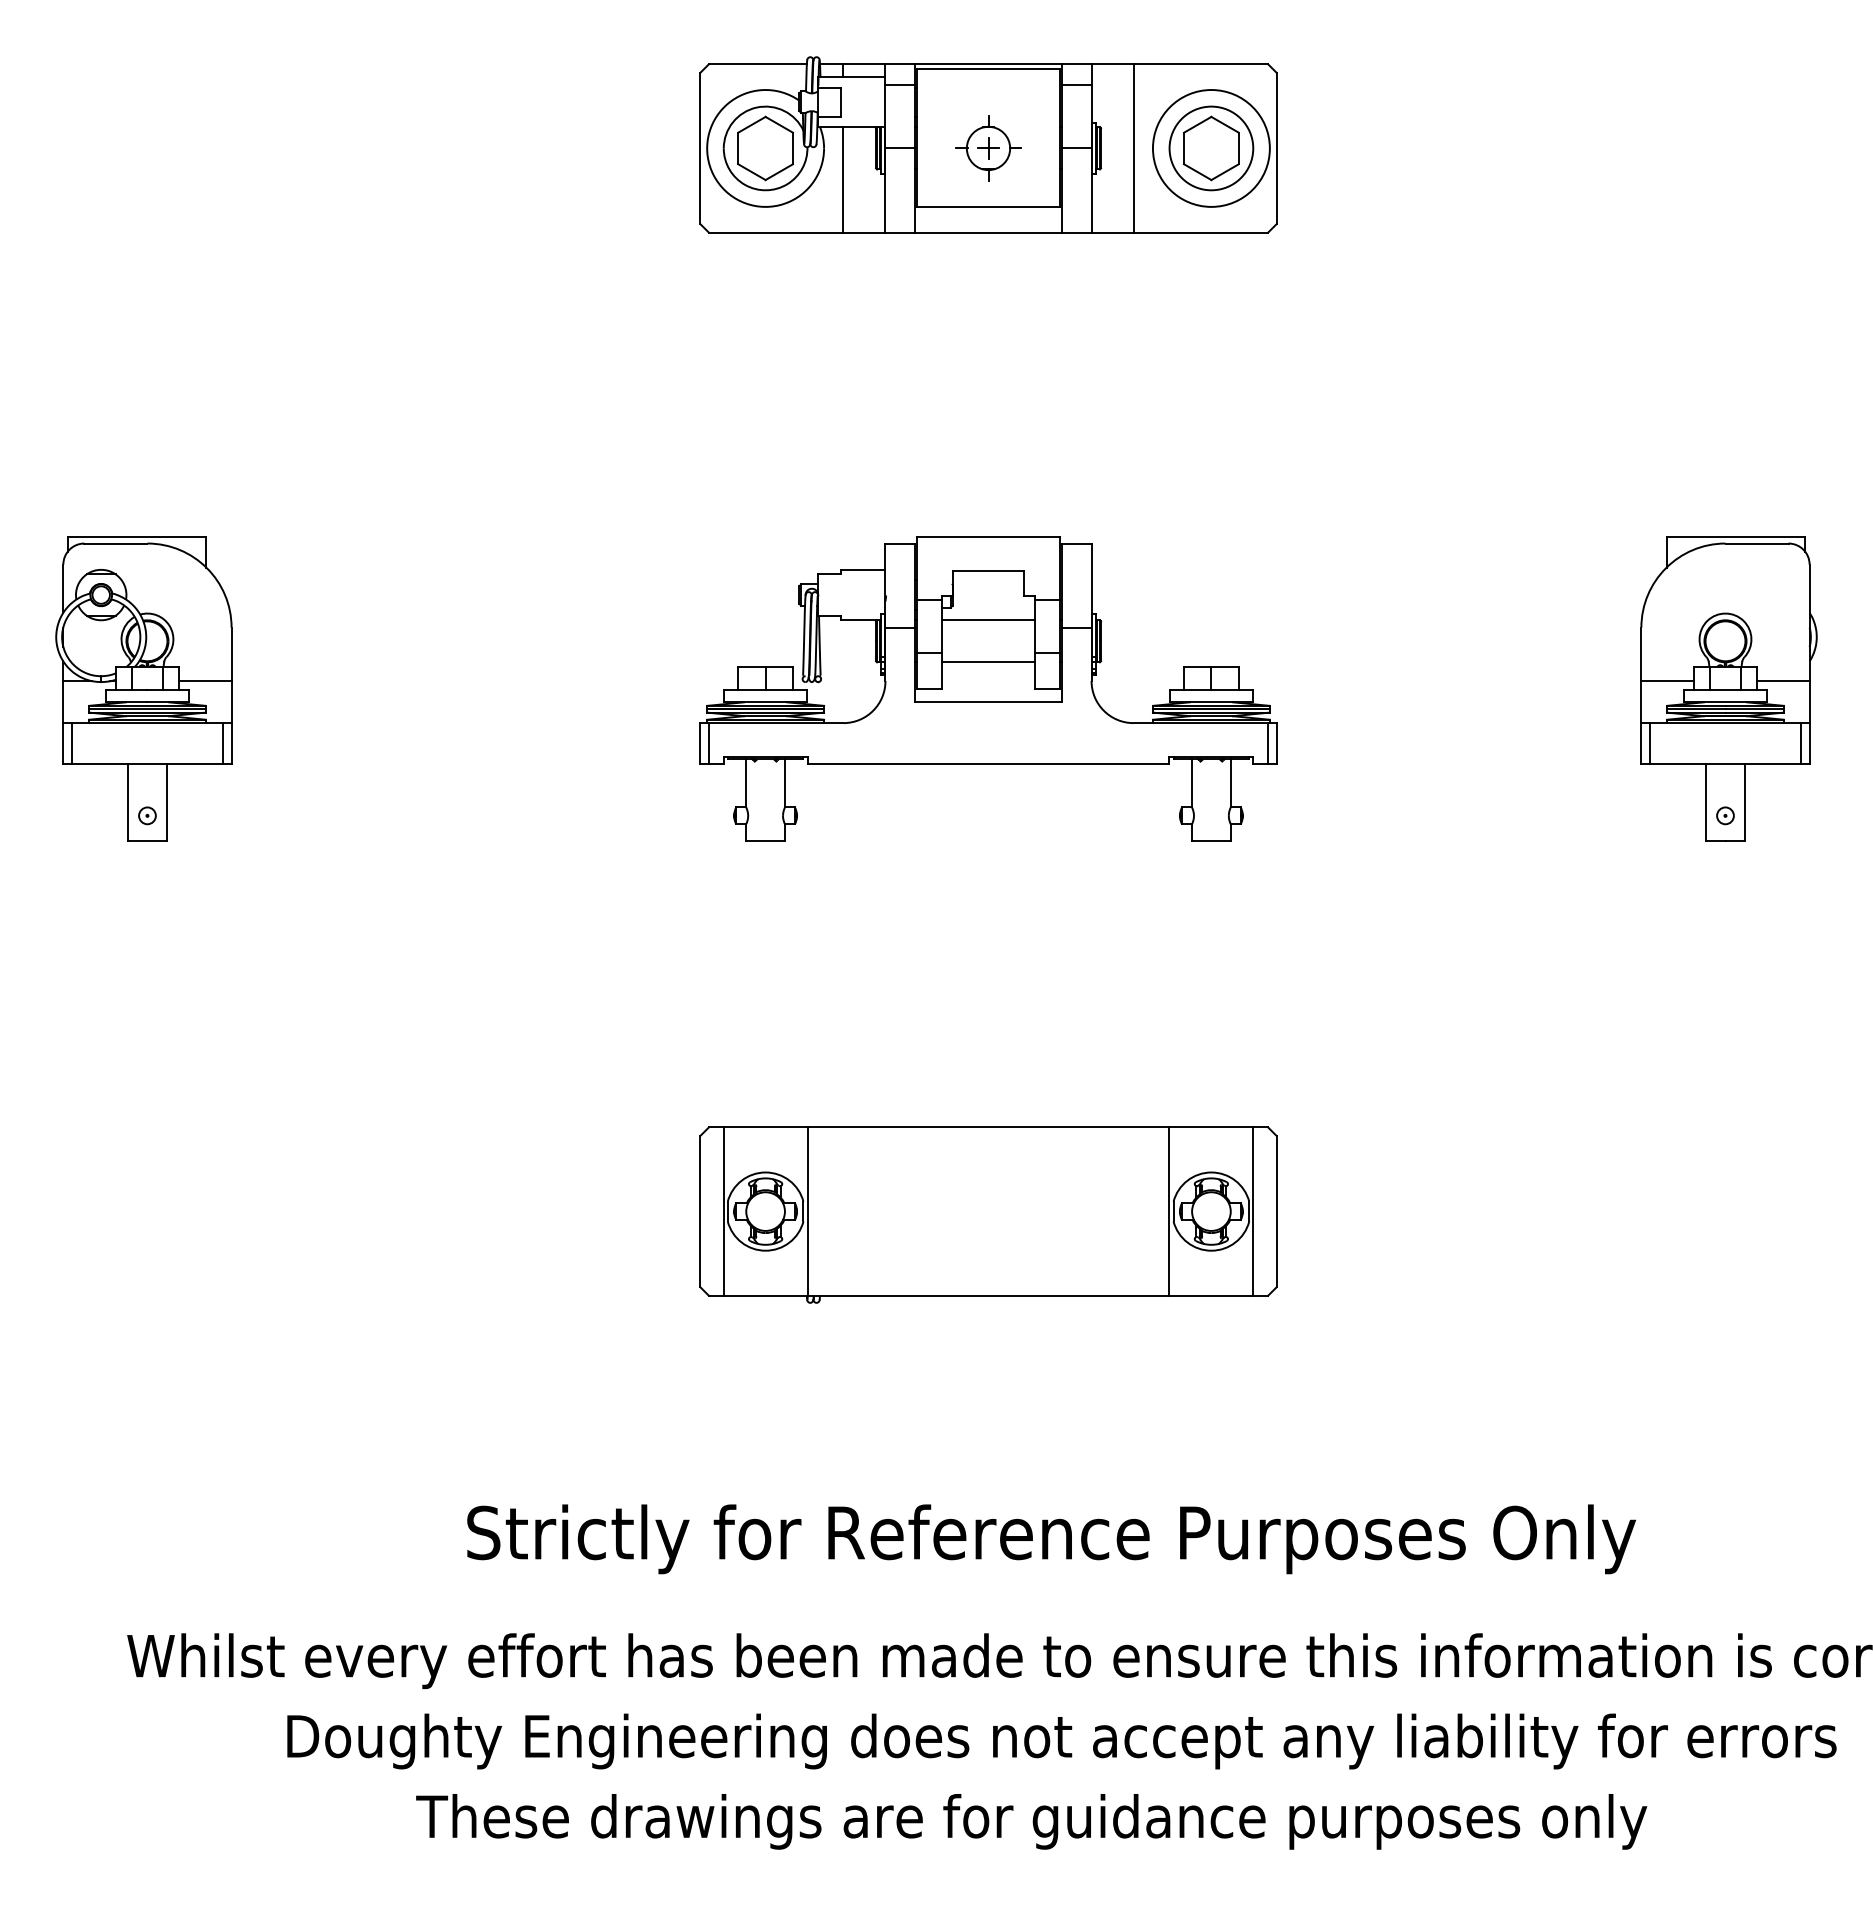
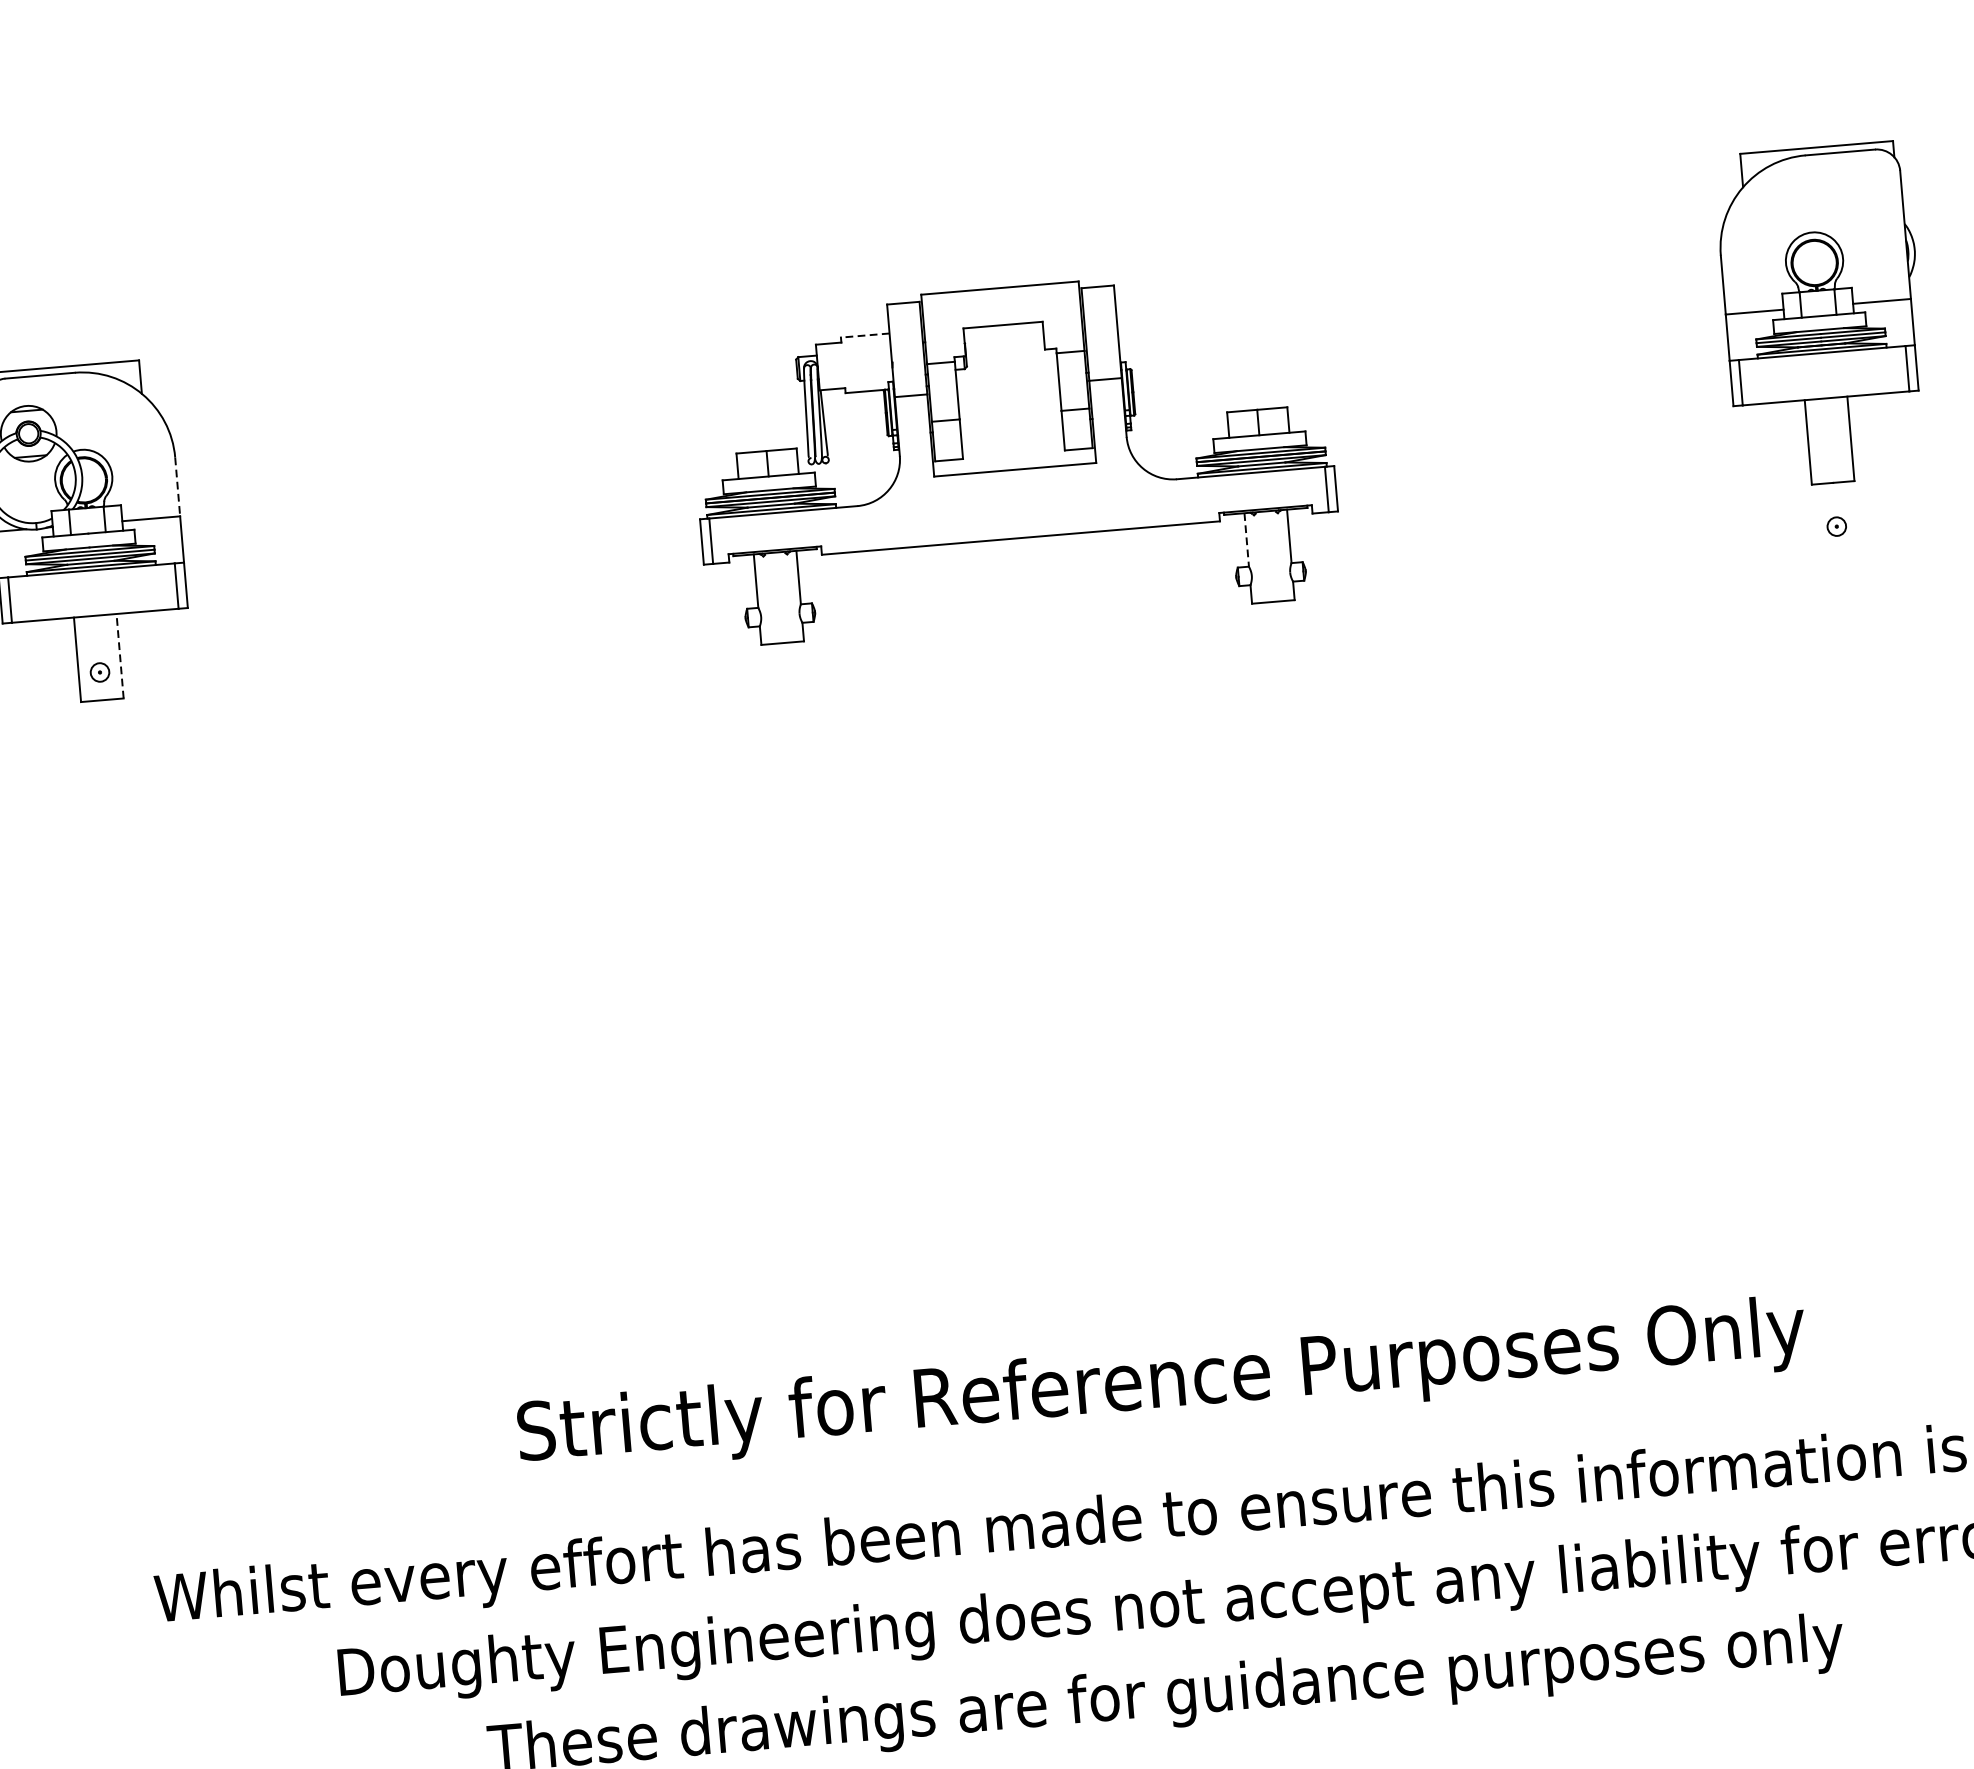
line: (862, 569) -> (864, 335), solid -> dashed
line: (988, 620) -> (1007, 379), removed
line: (231, 654) -> (177, 487), solid -> dashed
line: (988, 662) -> (1011, 425), removed
part: (1728, 688) -> (1822, 314), moved
line: (1192, 783) -> (1247, 540), solid -> dashed
line: (166, 802) -> (119, 656), solid -> dashed
part: (988, 1214) -> (1062, 1033), removed

